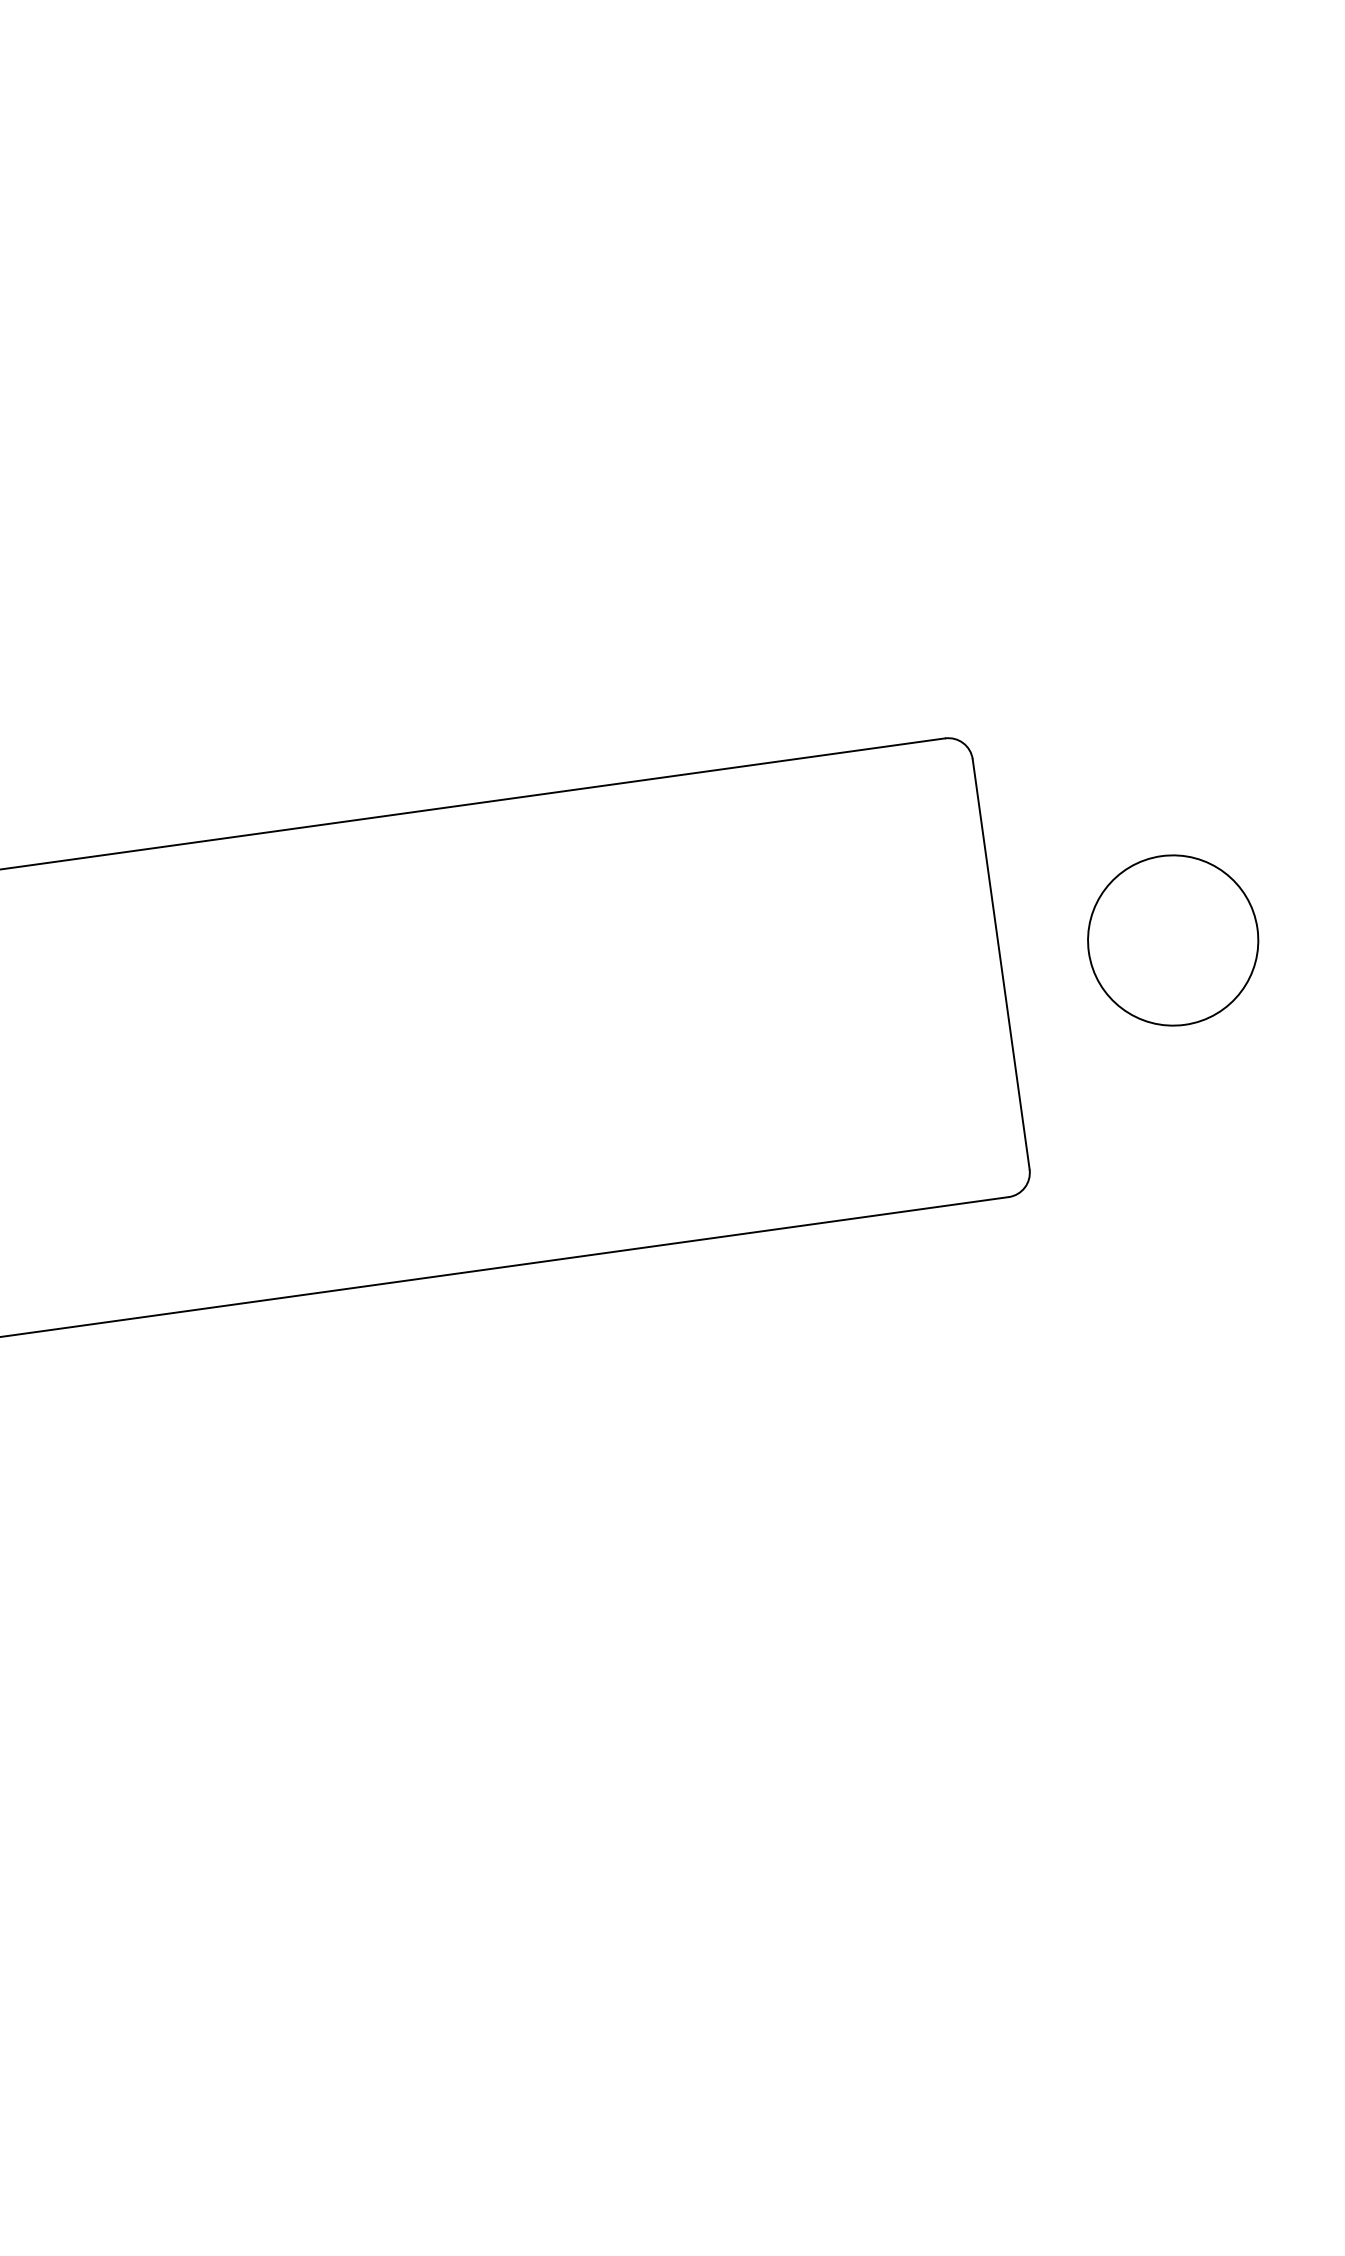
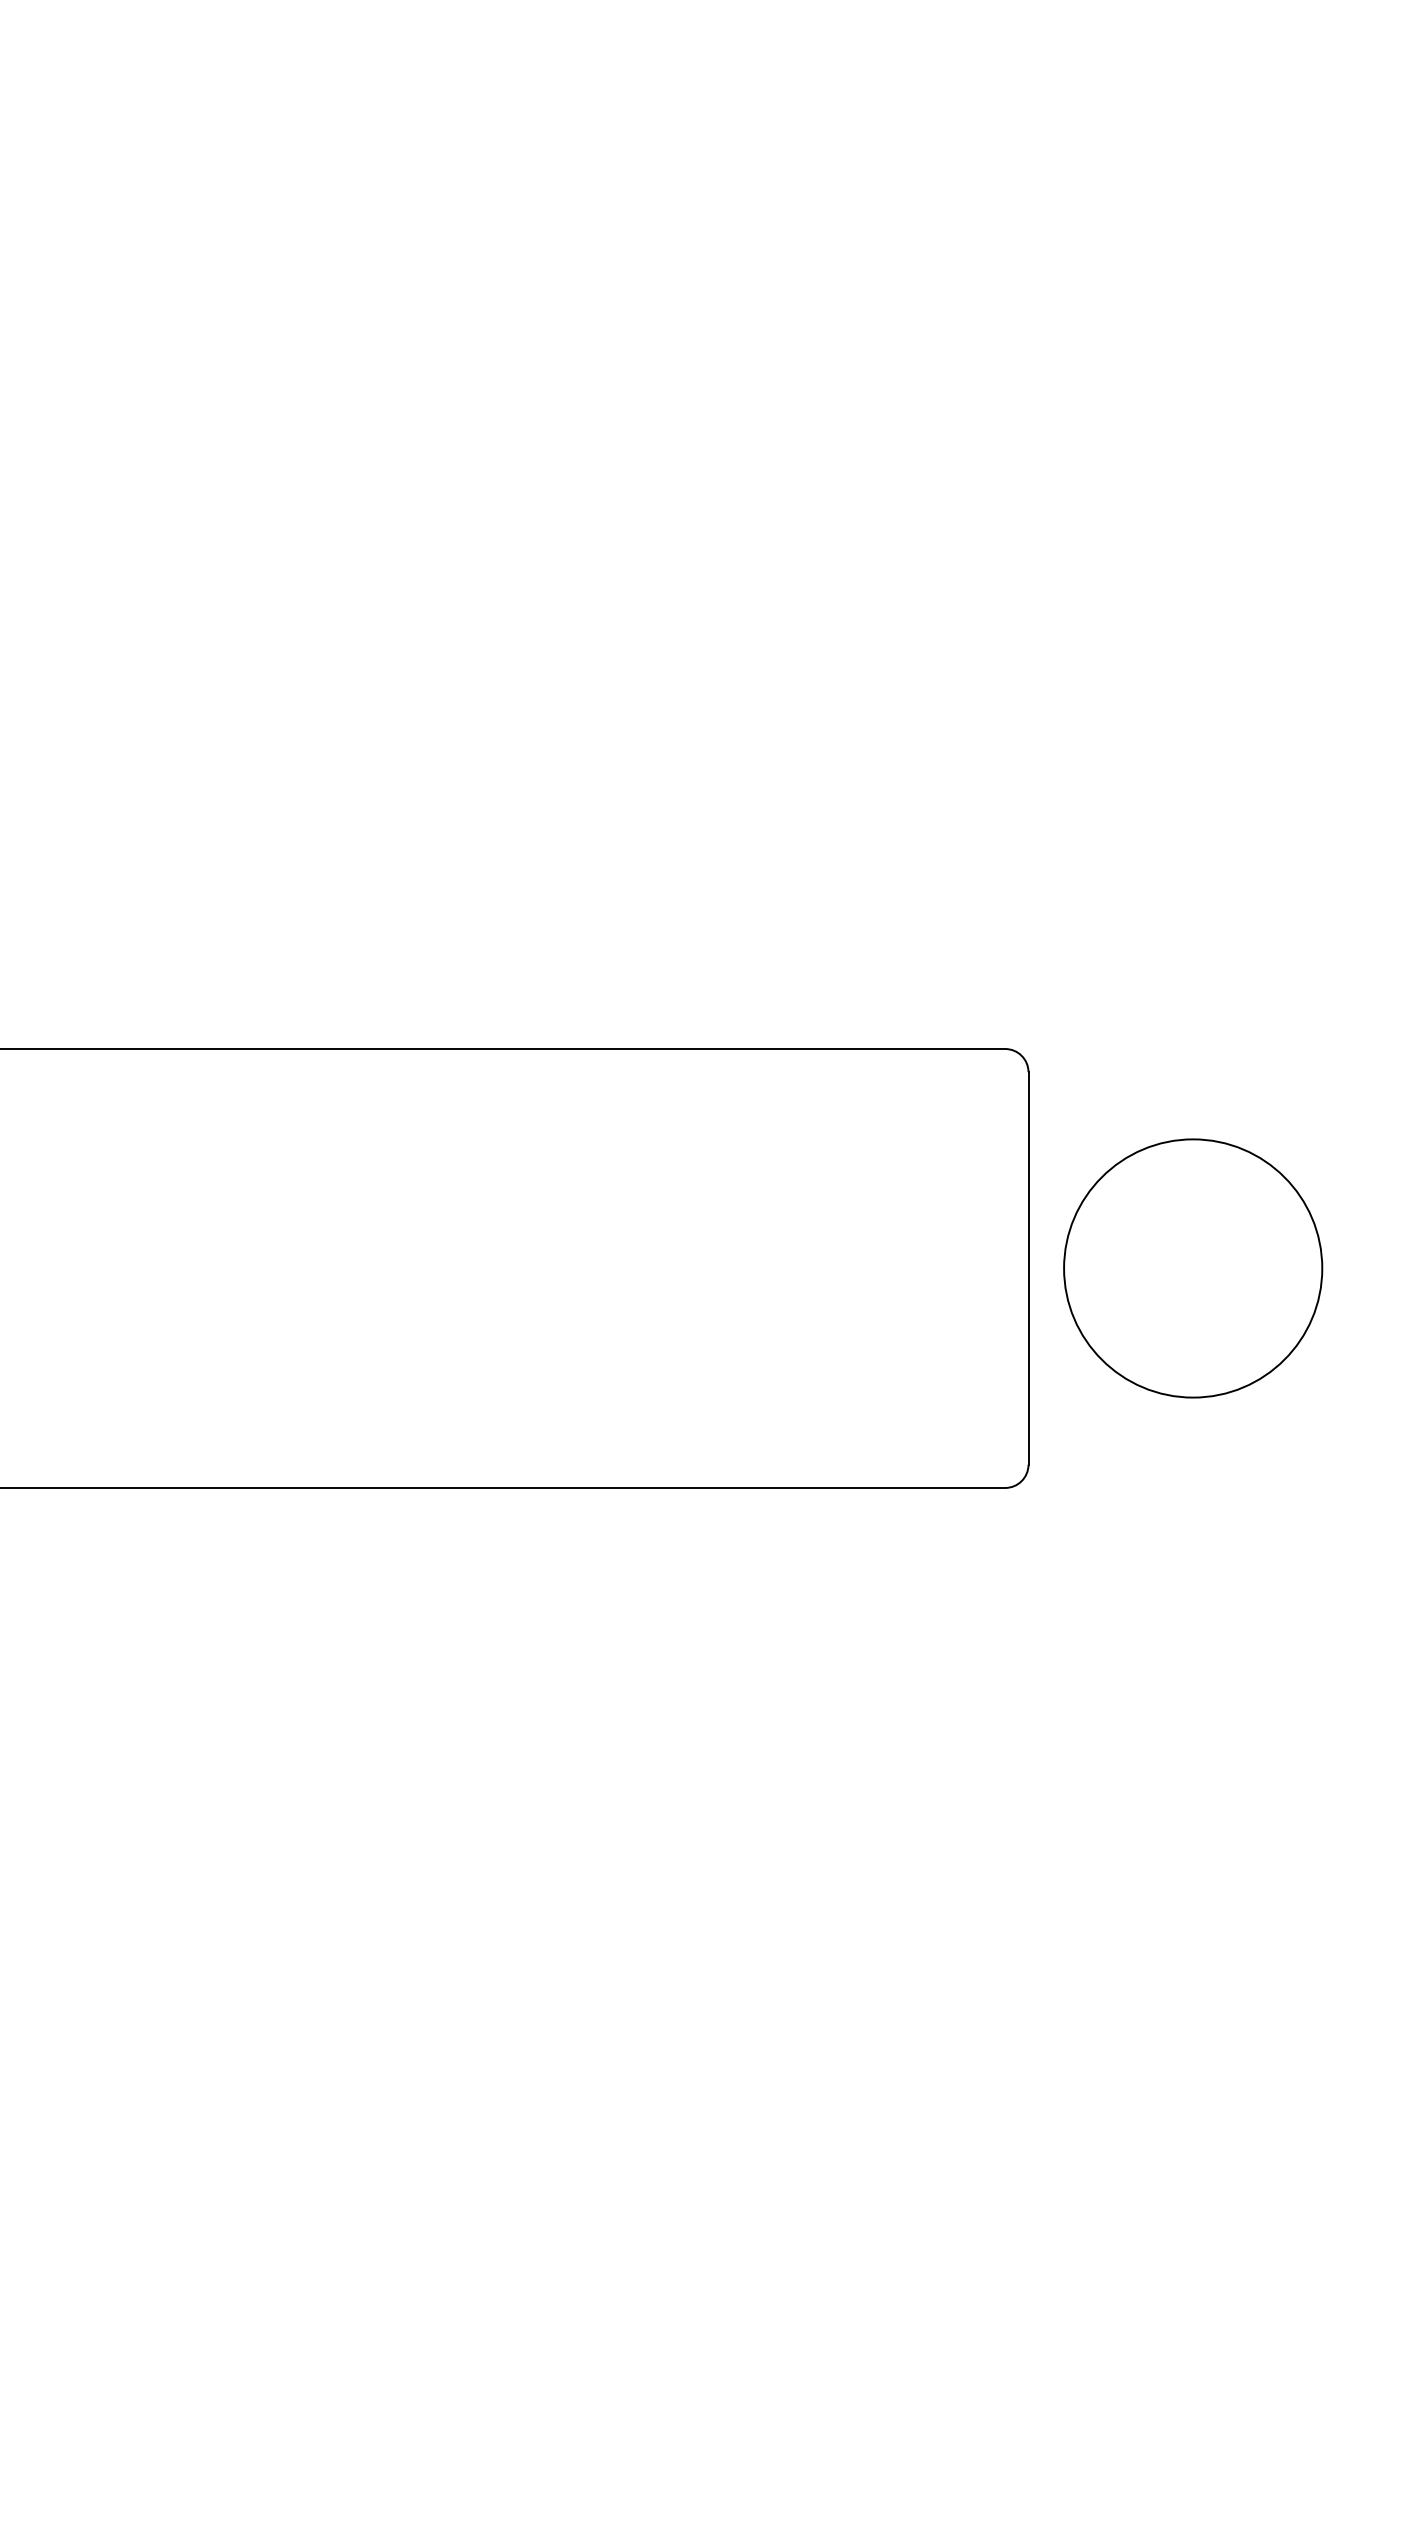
circle: (1172, 940) -> (1192, 1268), size x1.6

